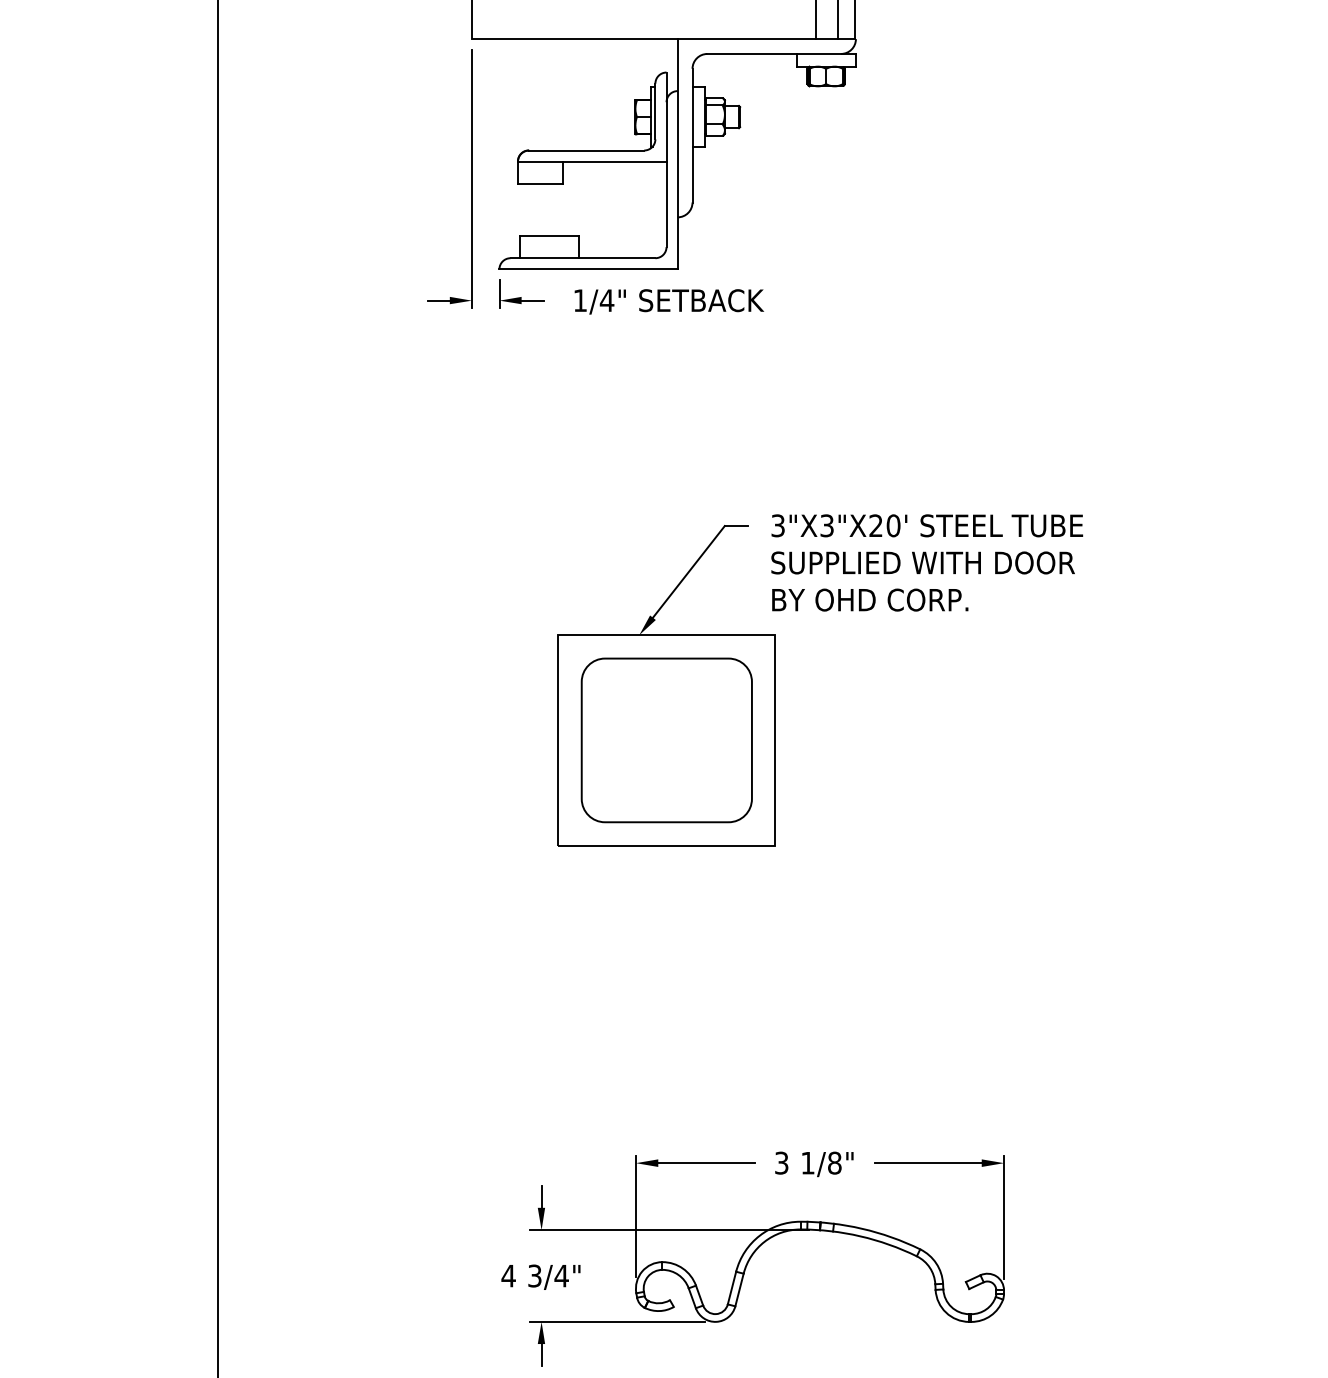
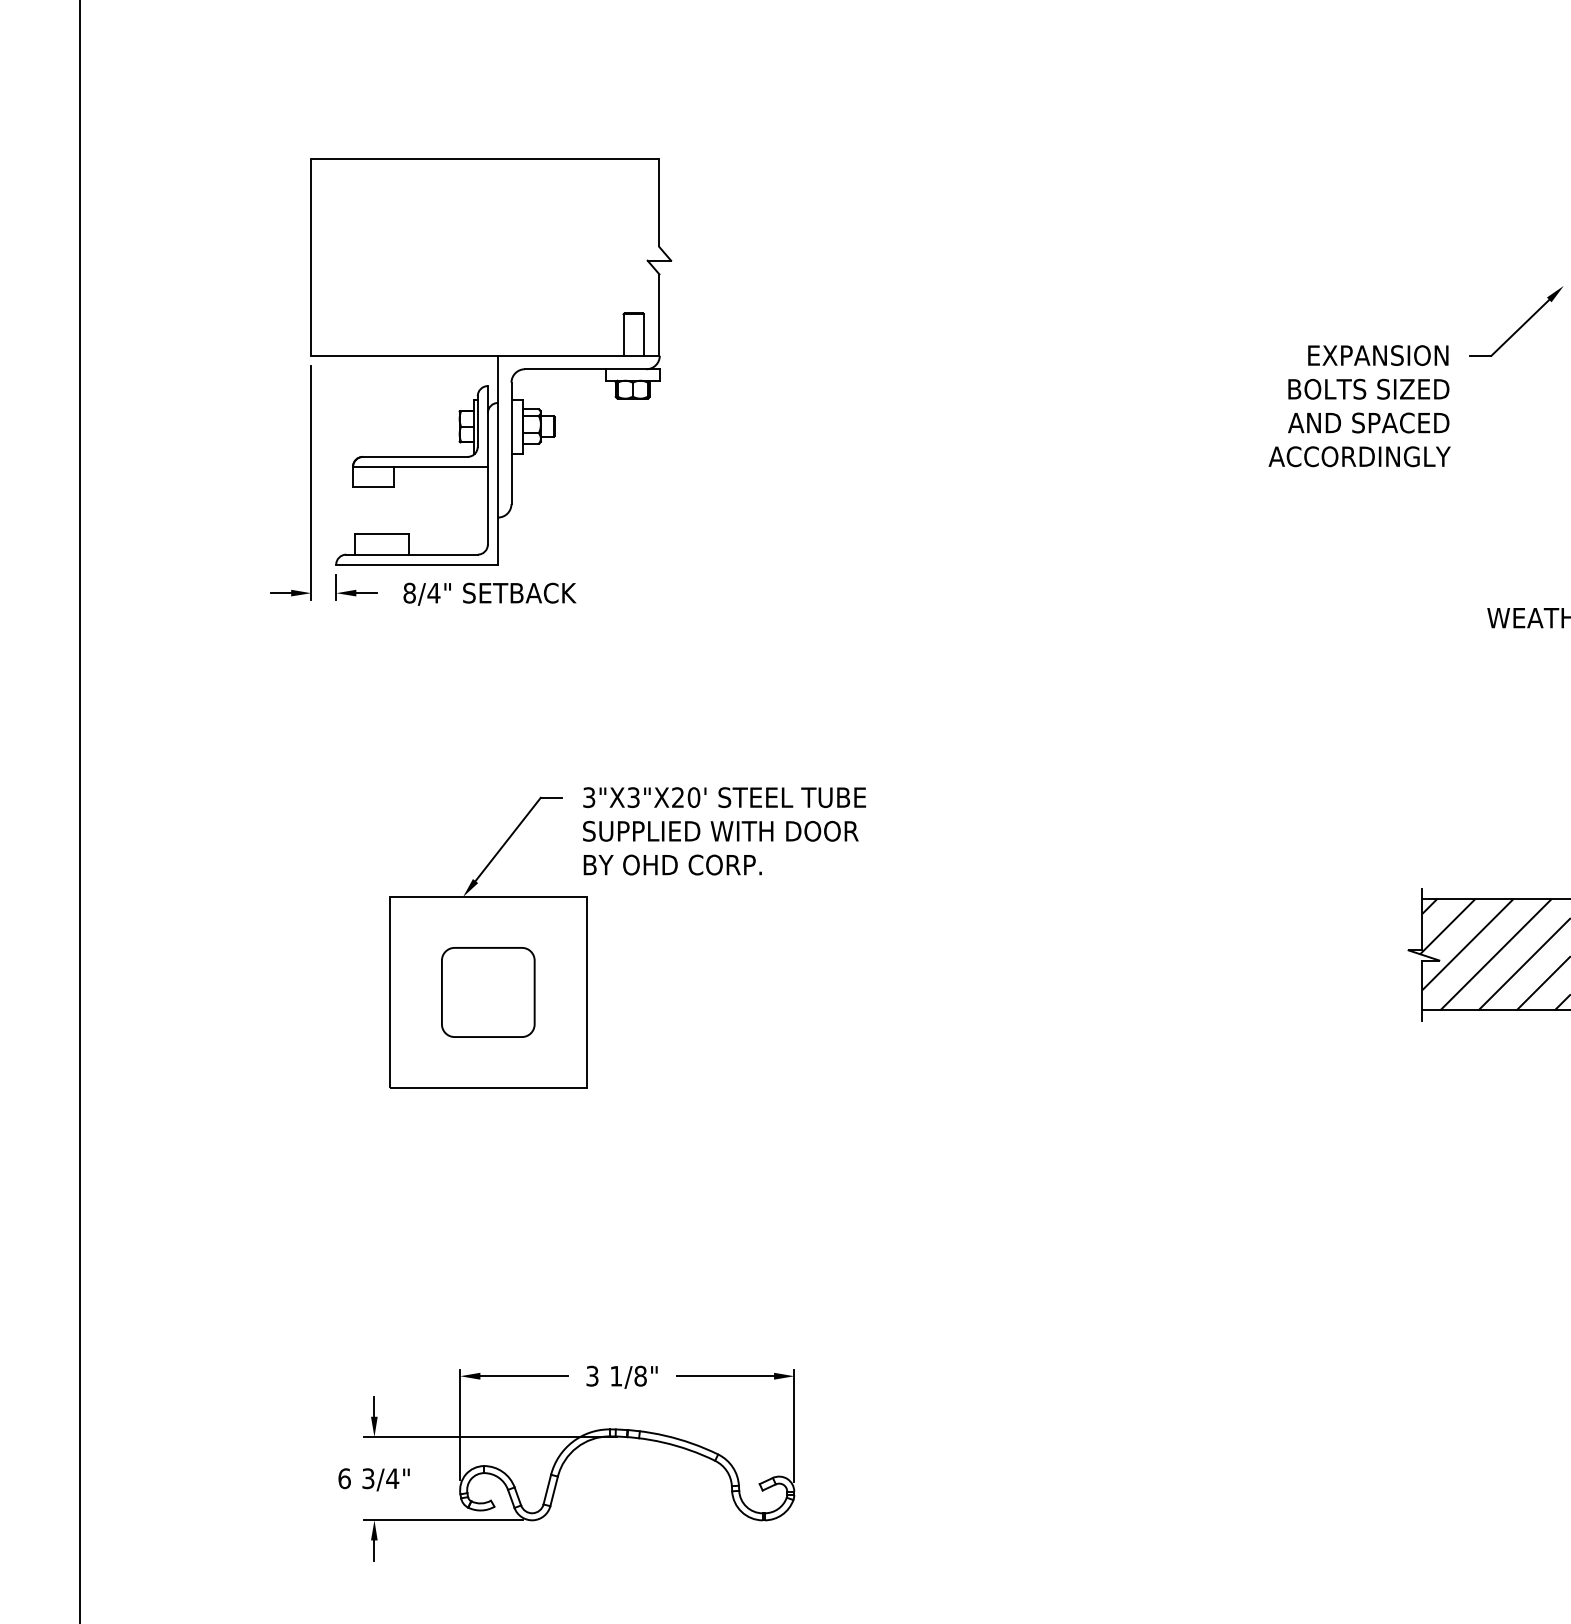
text: (580, 299) -> (409, 592), 1/4" -> 8/4"
part: (667, 740) -> (488, 992), size x0.6
text: (508, 1275) -> (344, 1478), 4 -> 6

